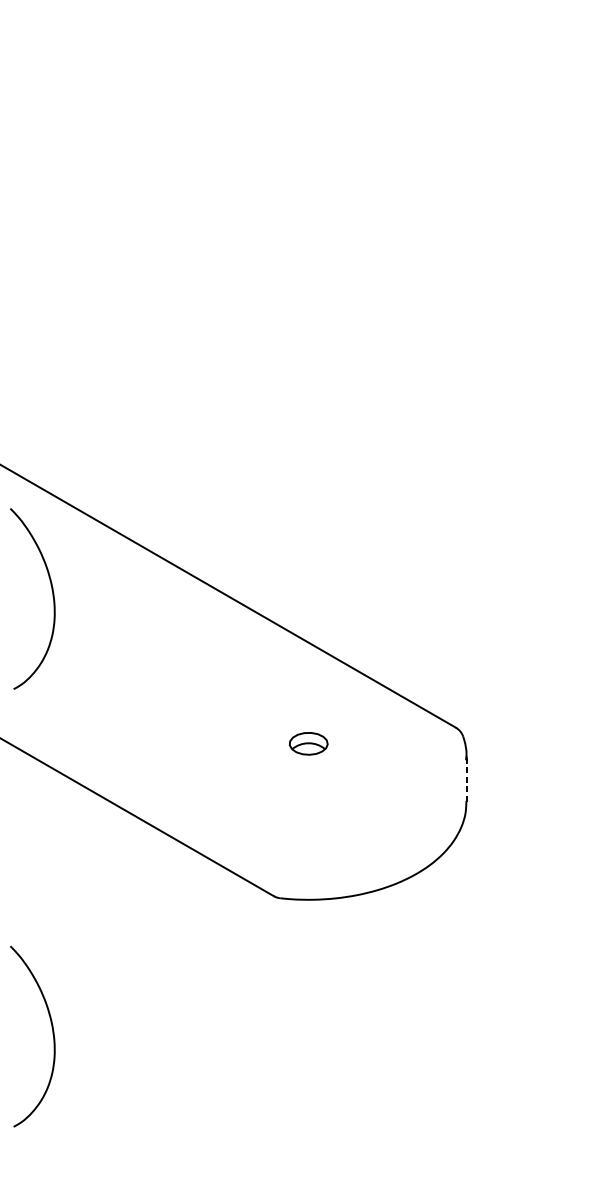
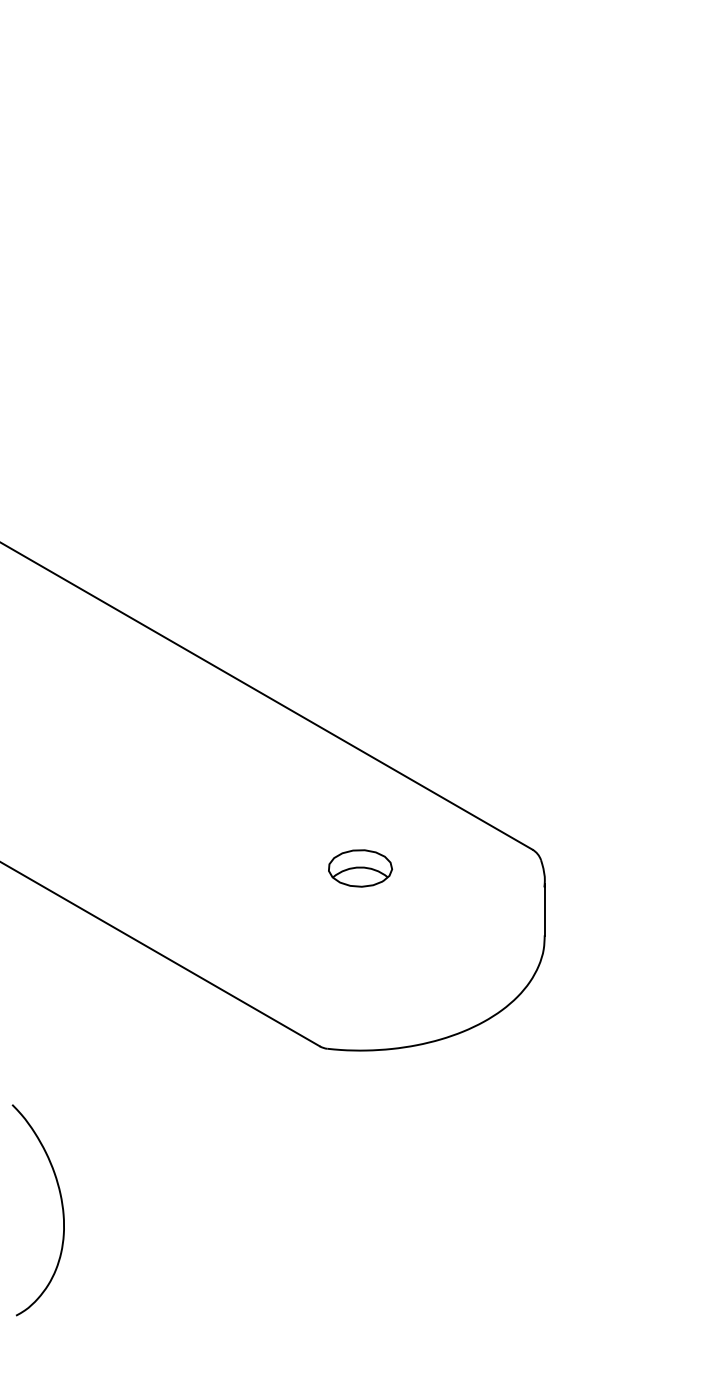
curve: (52, 596) -> (61, 696), removed
part: (308, 743) -> (360, 868), size x1.43
line: (466, 779) -> (544, 910), dashed -> solid

